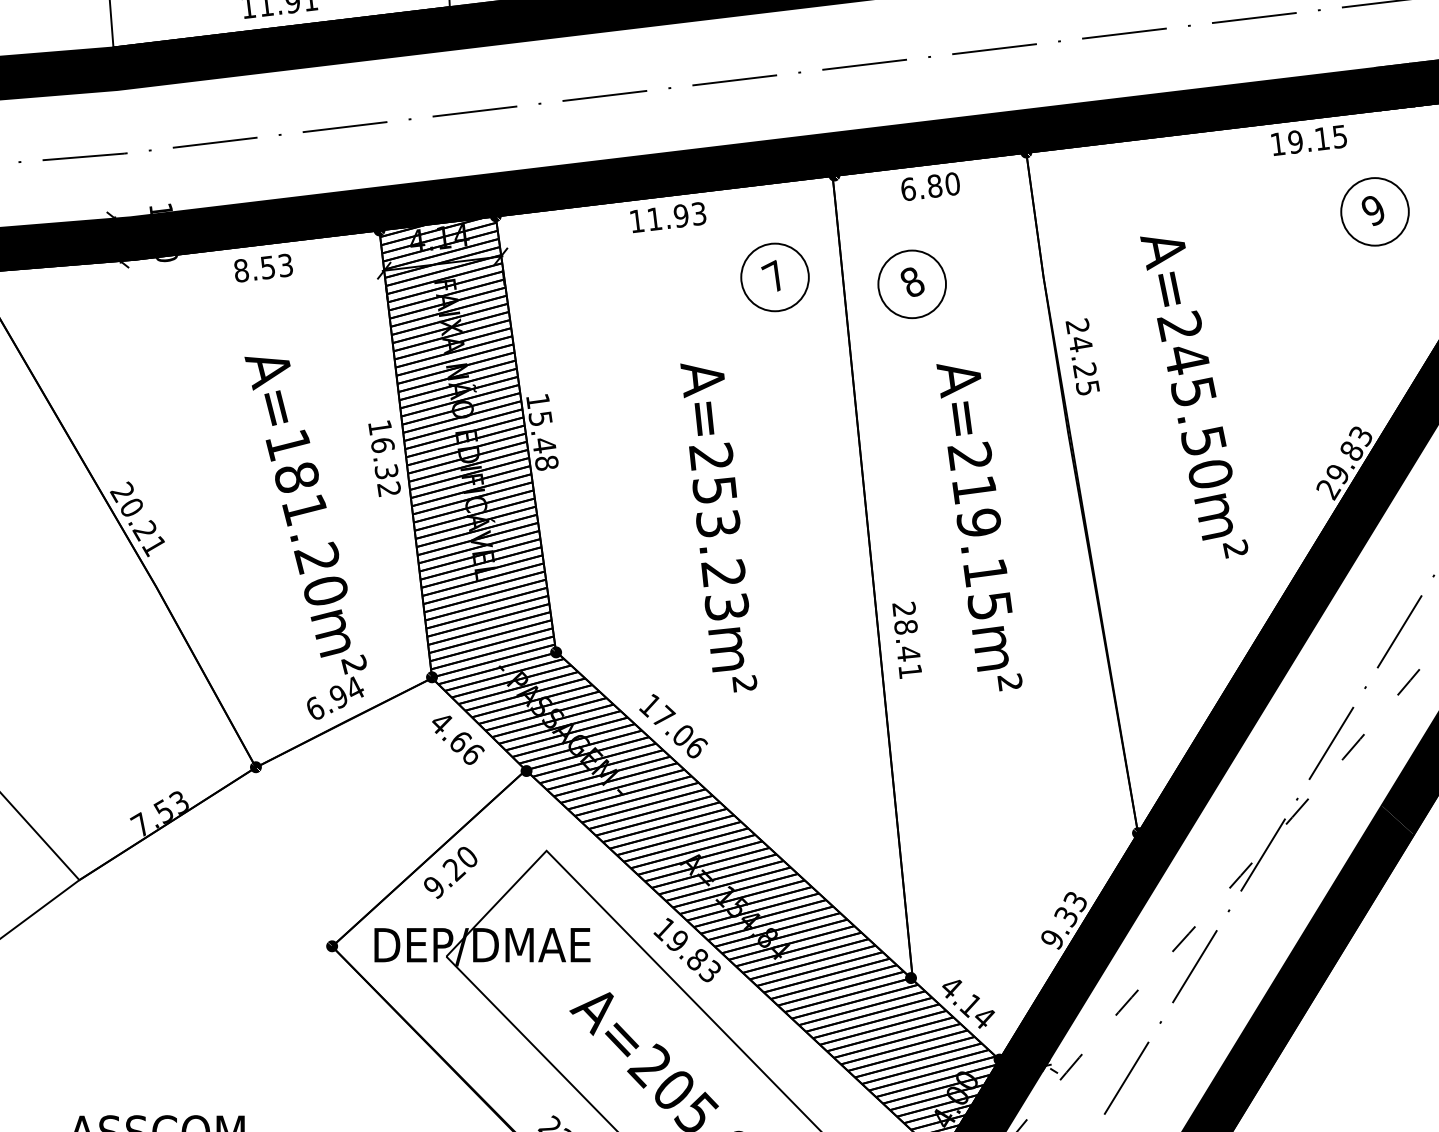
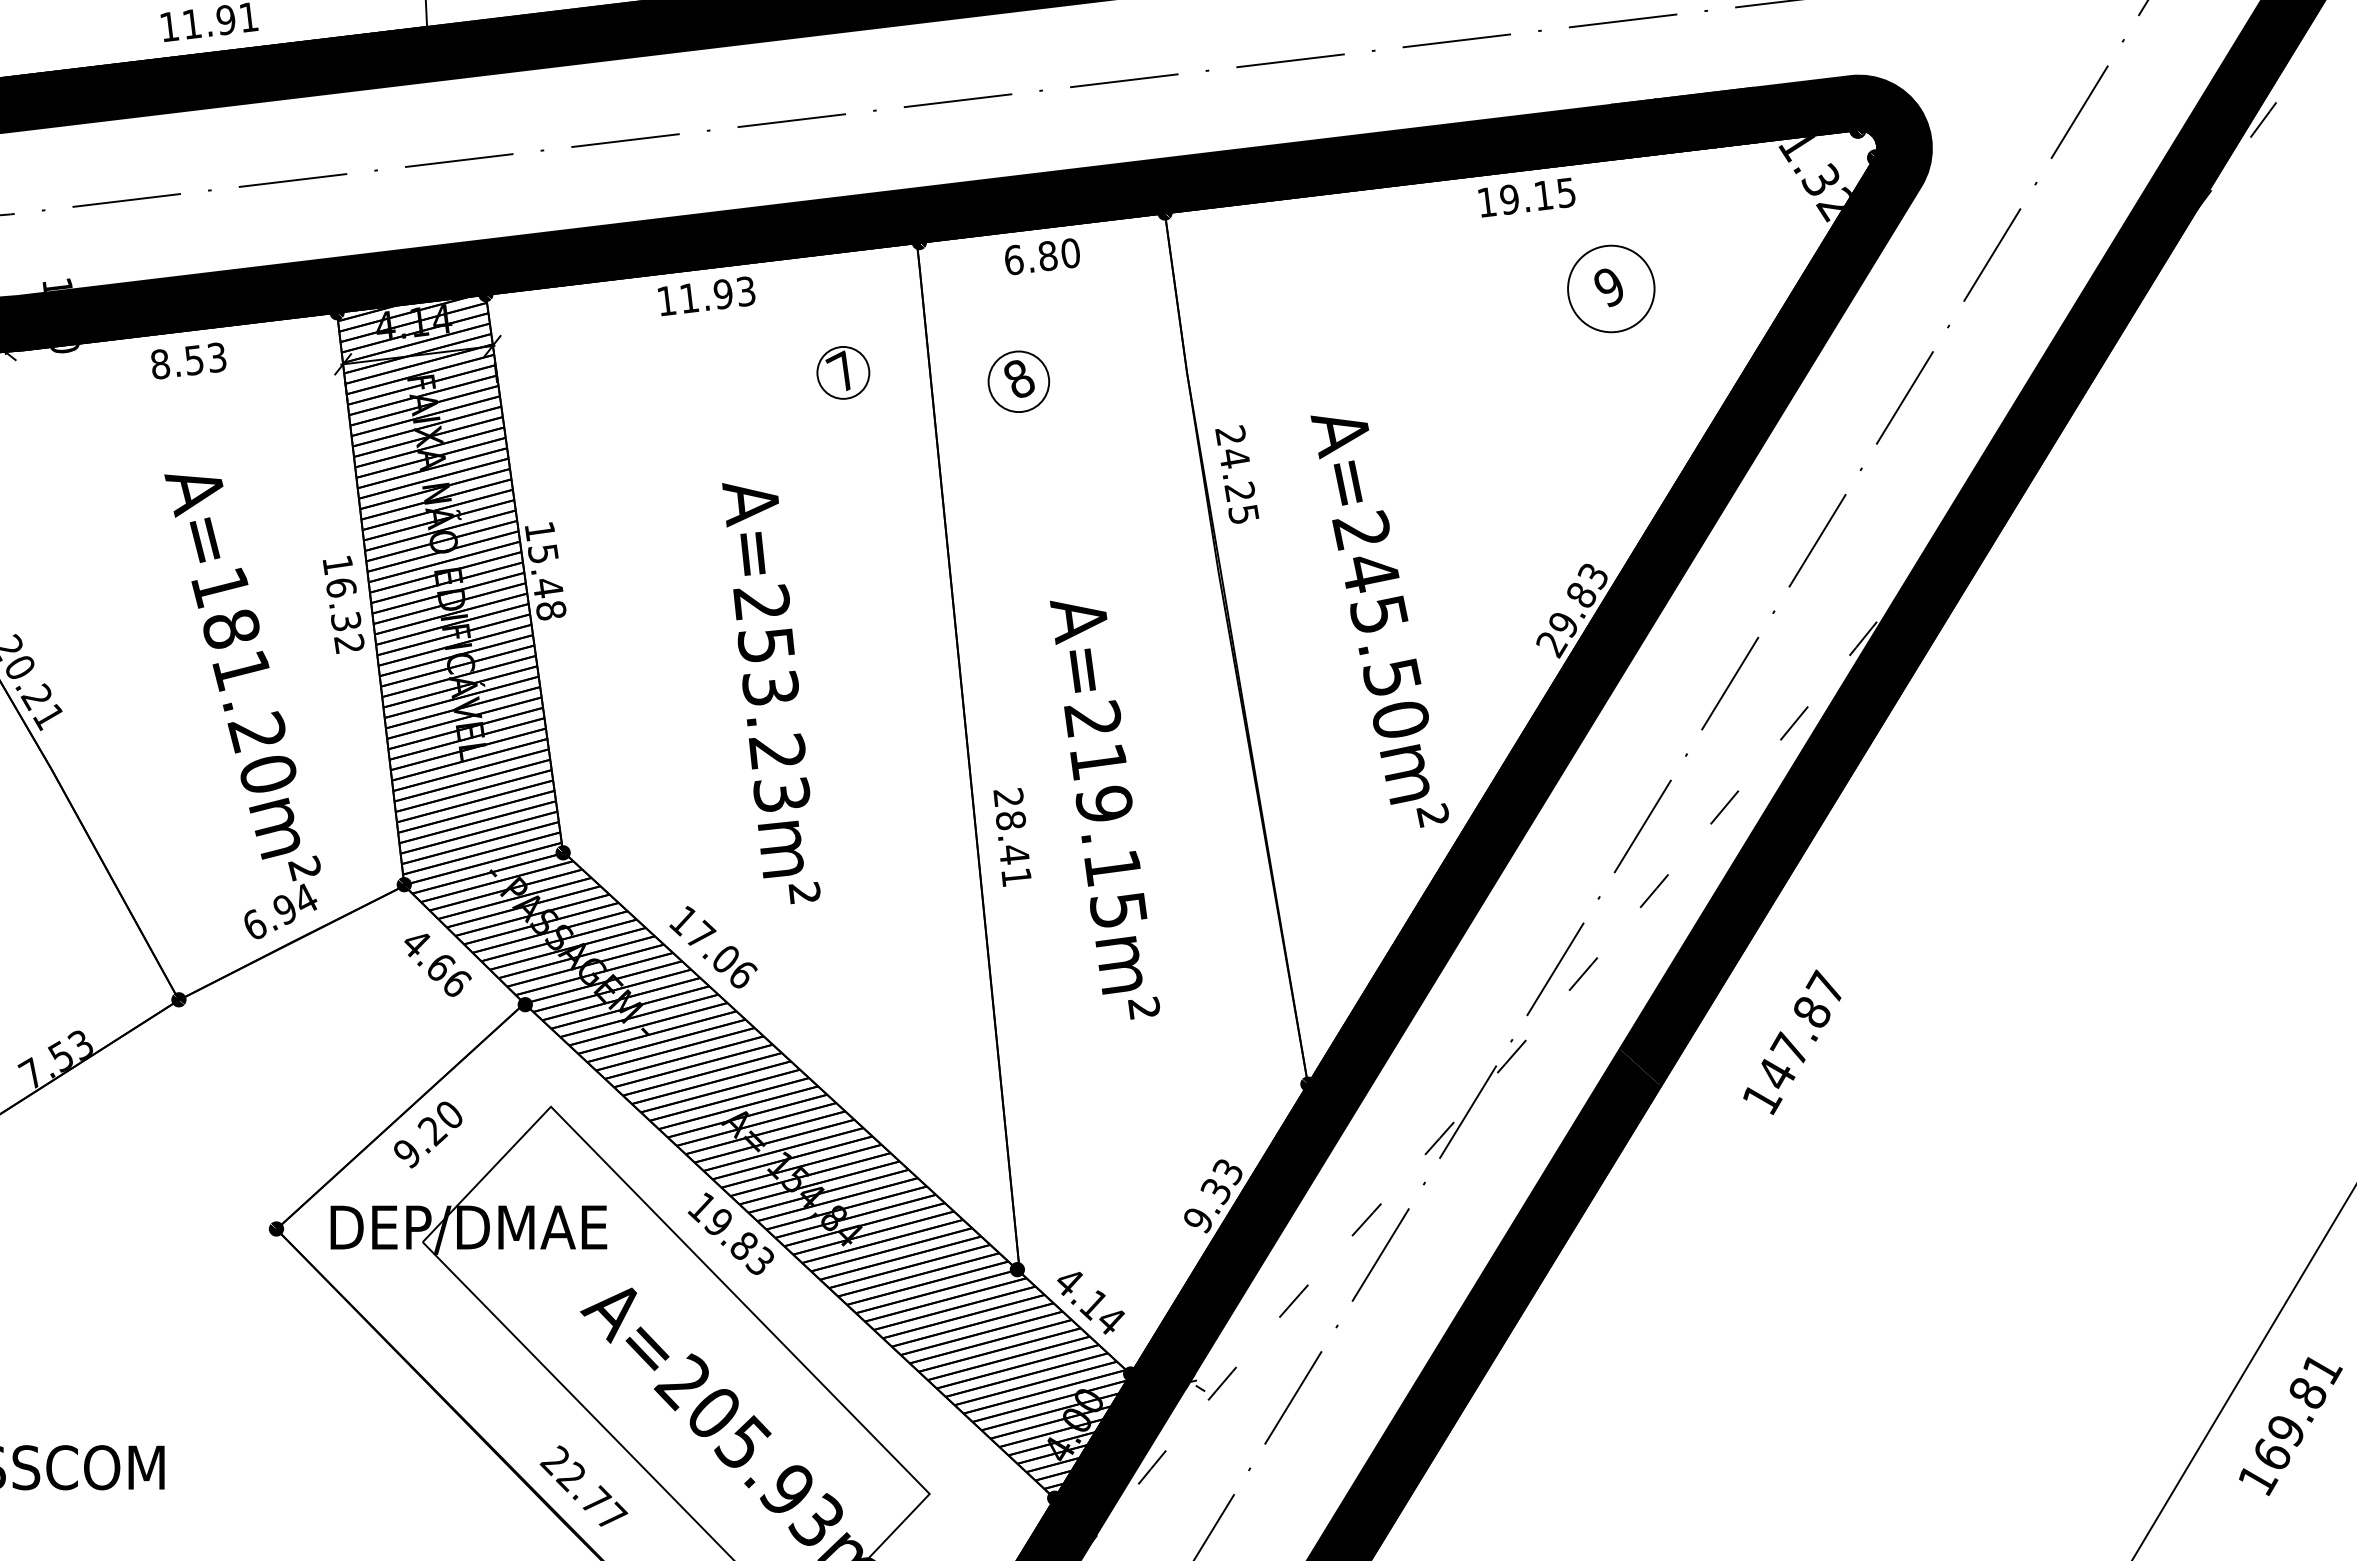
circle: (775, 277) -> (843, 372), size x0.6
circle: (911, 284) -> (1018, 381), size x0.7
text: (1193, 397) -> (1379, 621), moved
text: (979, 527) -> (1104, 809), moved

